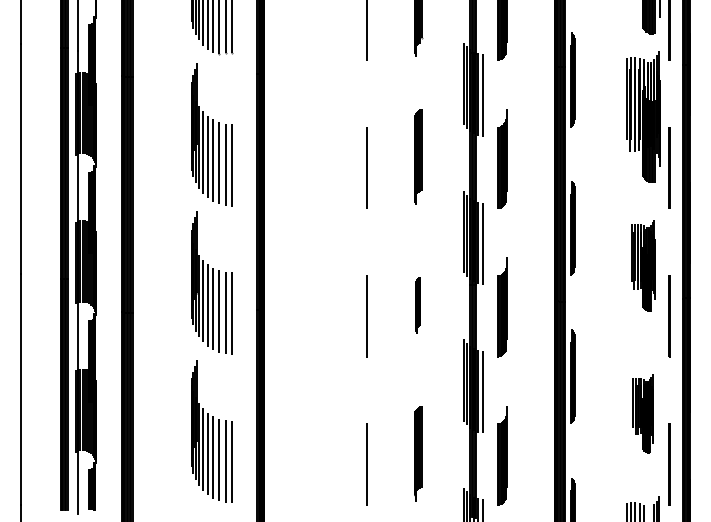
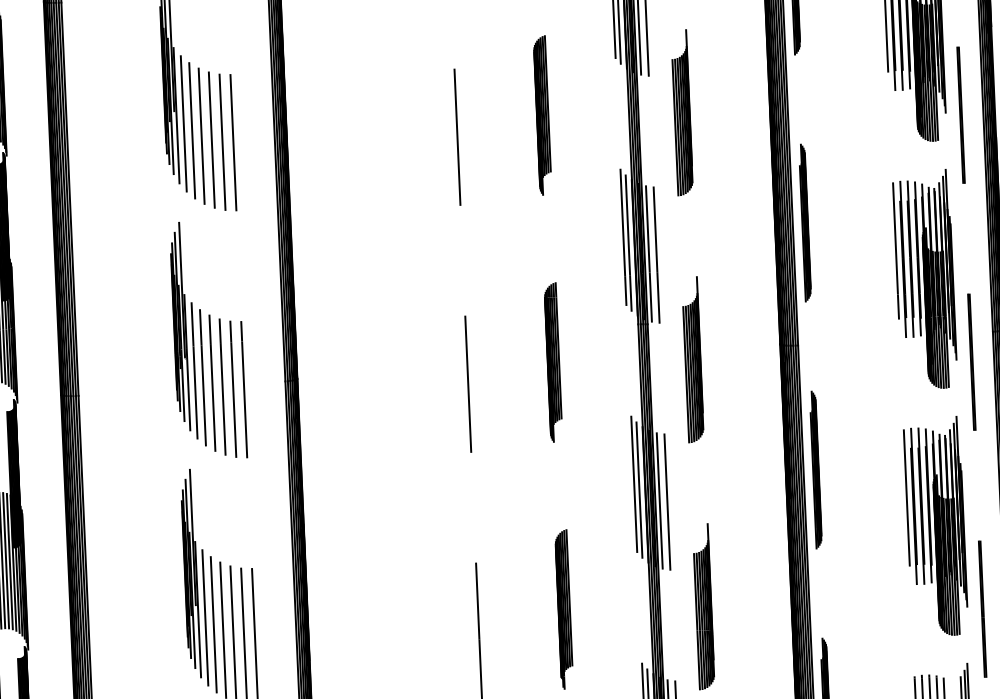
part: (643, 265) -> (925, 279), size x1.43
part: (418, 305) -> (553, 362), size x1.67
part: (643, 413) -> (936, 525), size x1.67

